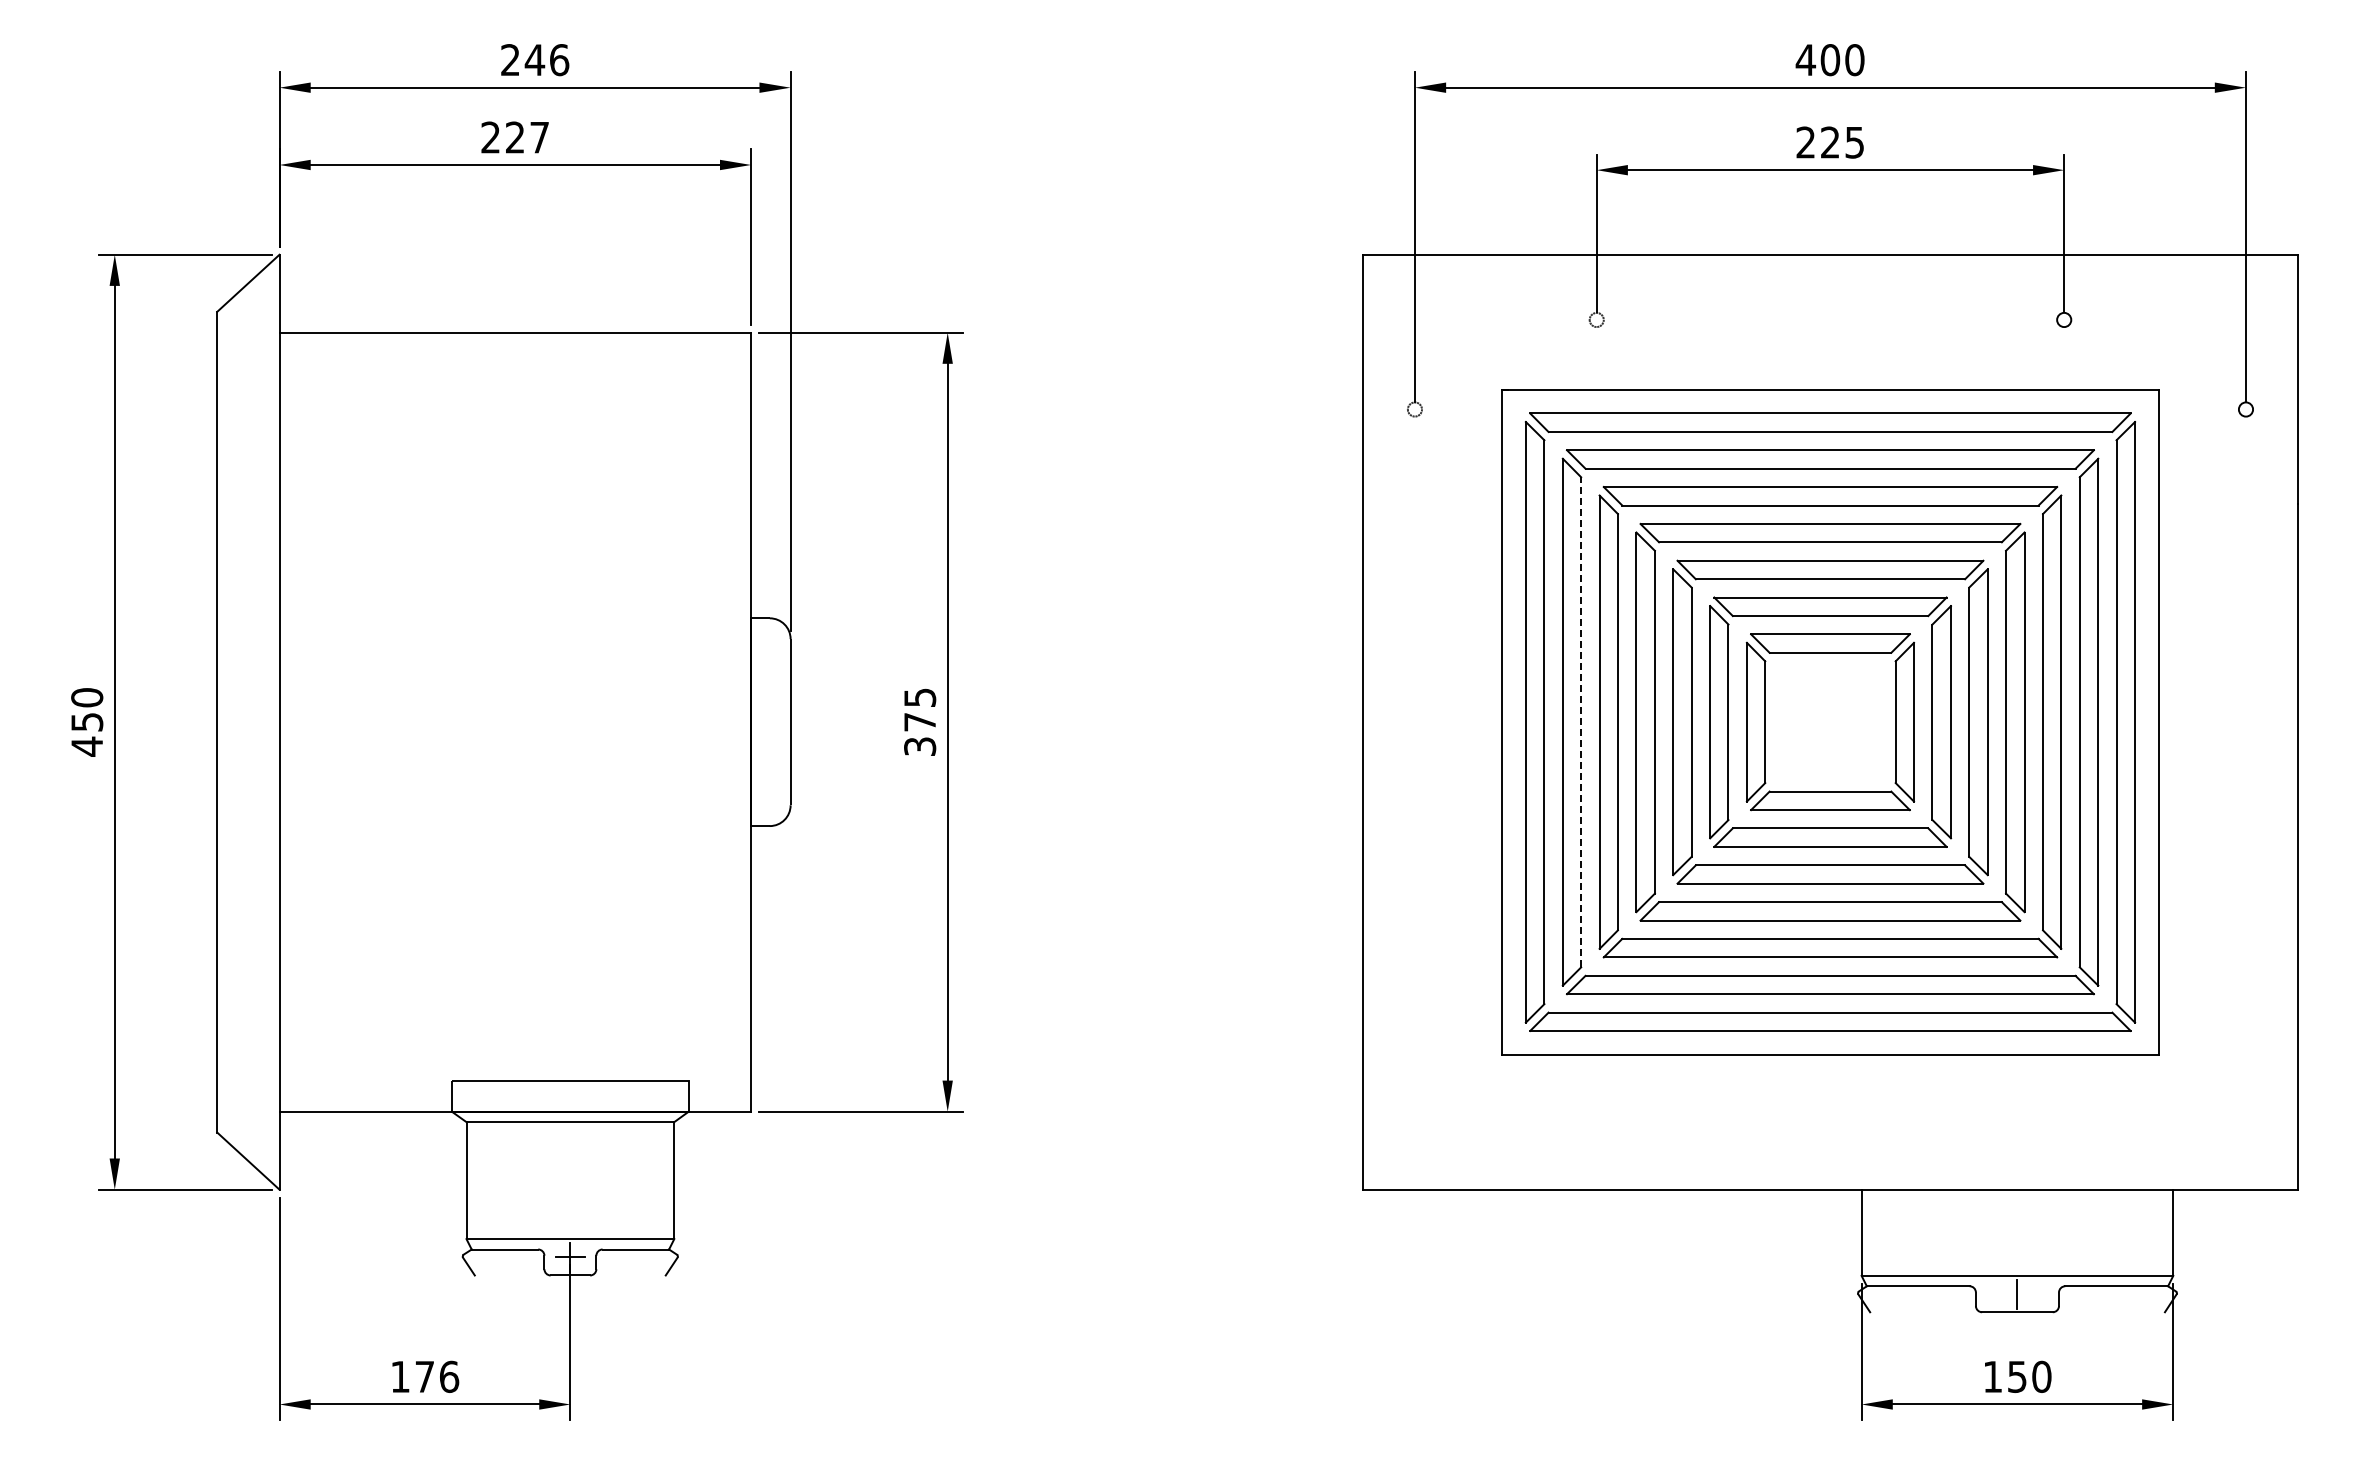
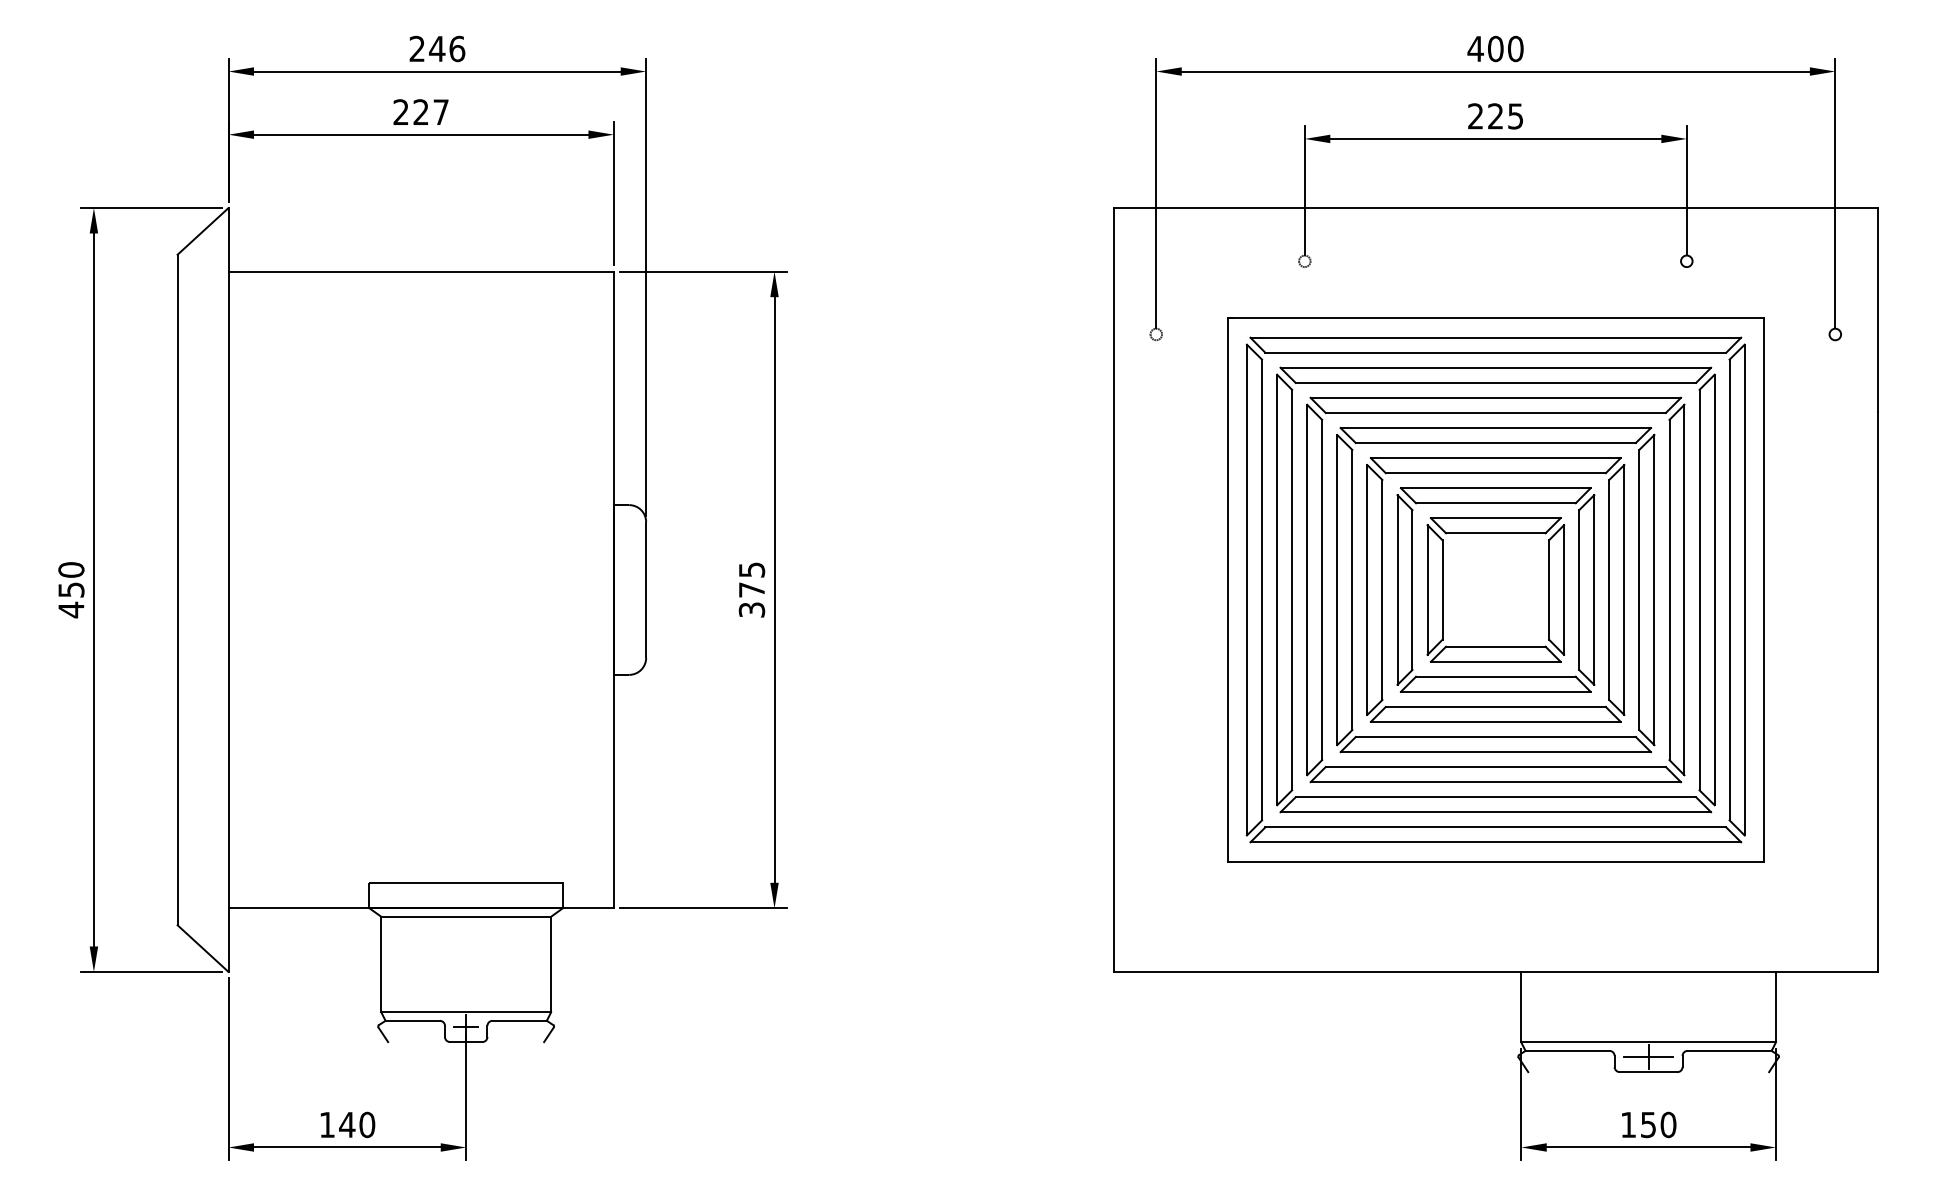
line: (1581, 721) -> (1292, 589), dashed -> solid
line: (2017, 1294) -> (1648, 1057), added
text: (436, 1376) -> (356, 1124), 176 -> 140

